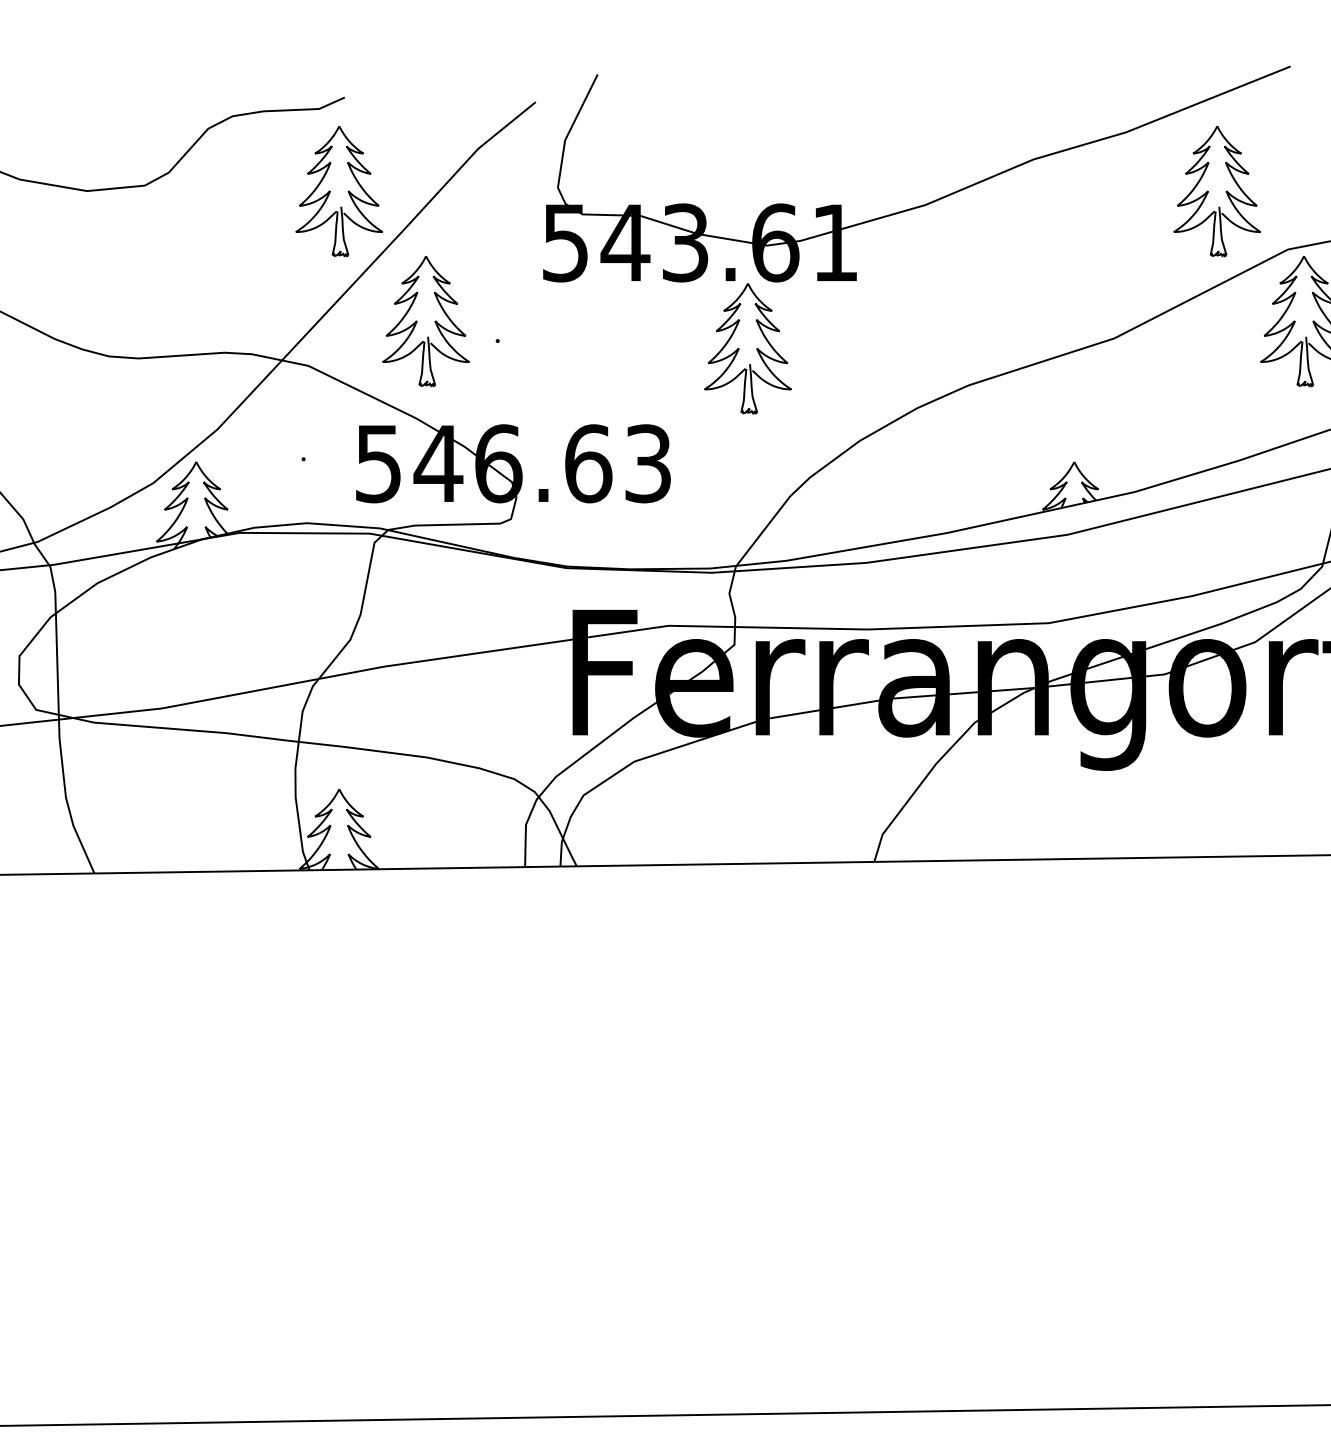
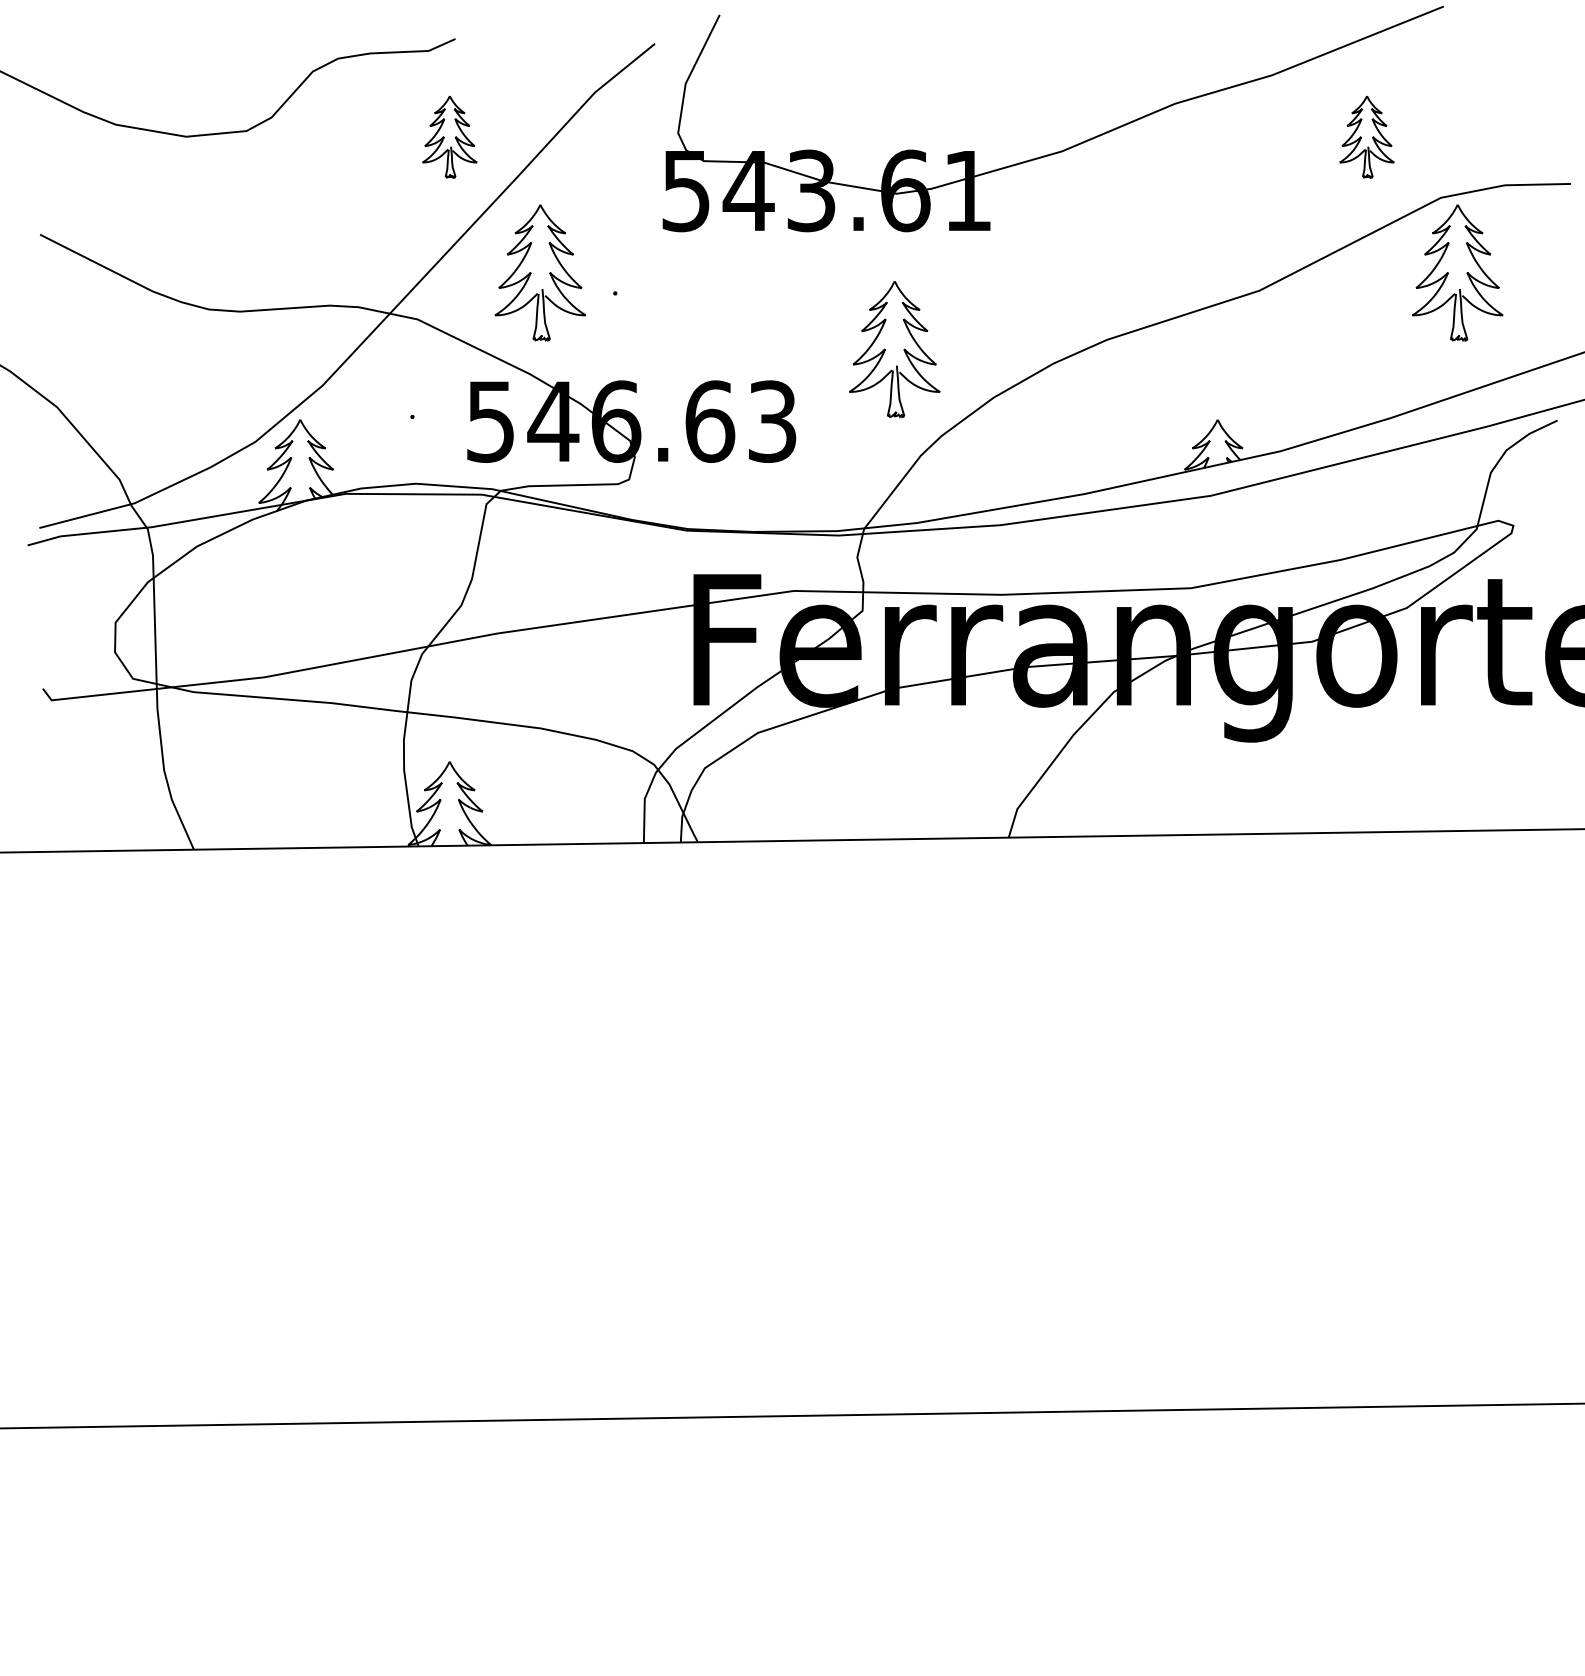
part: (339, 190) -> (449, 136), size x0.6
part: (1216, 190) -> (1366, 136), size x0.6
part: (747, 348) -> (894, 349), moved

